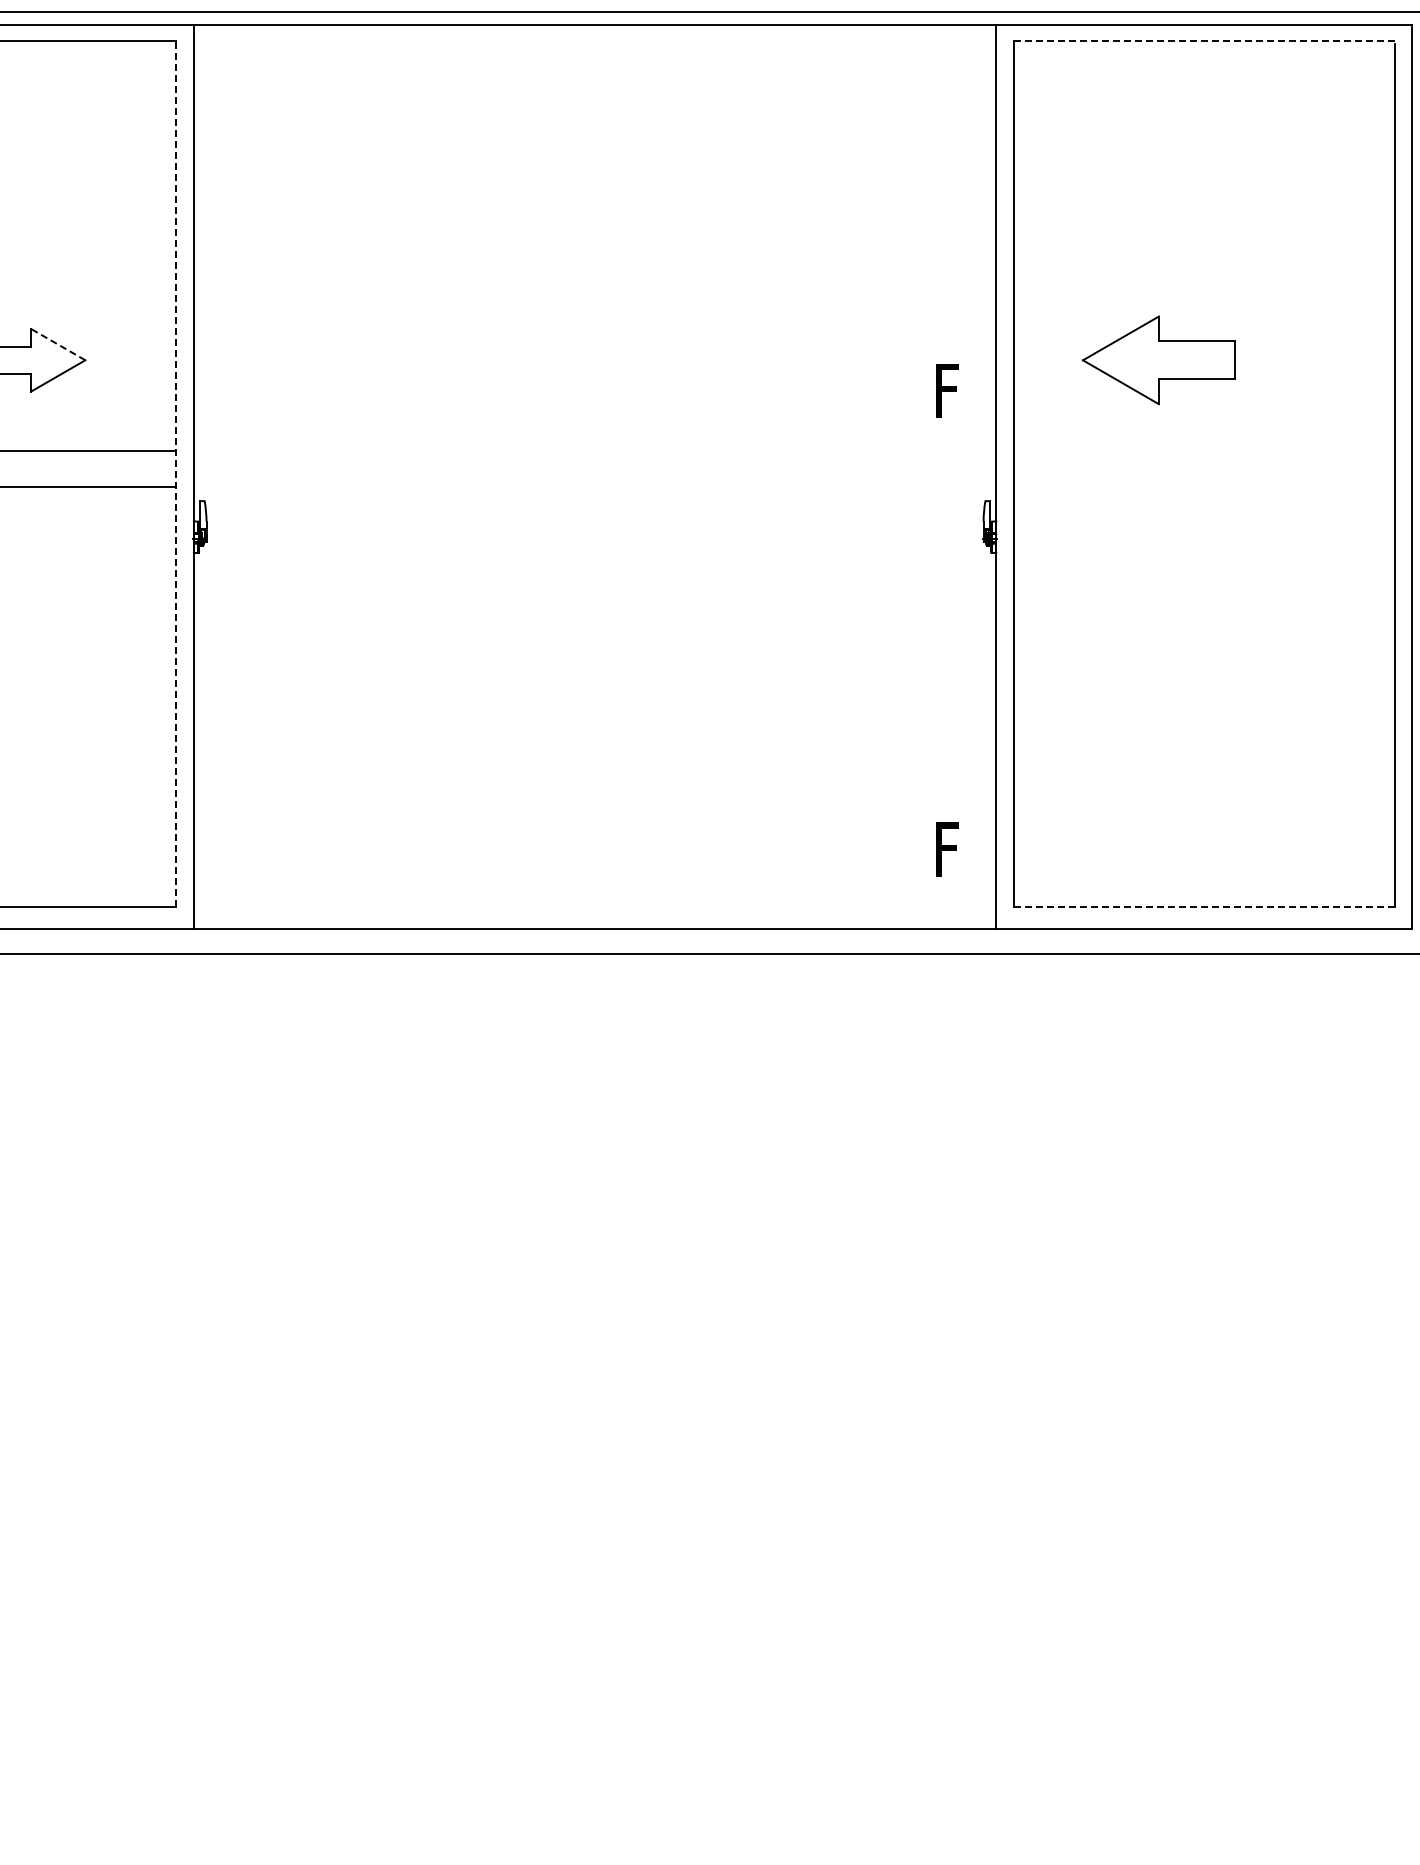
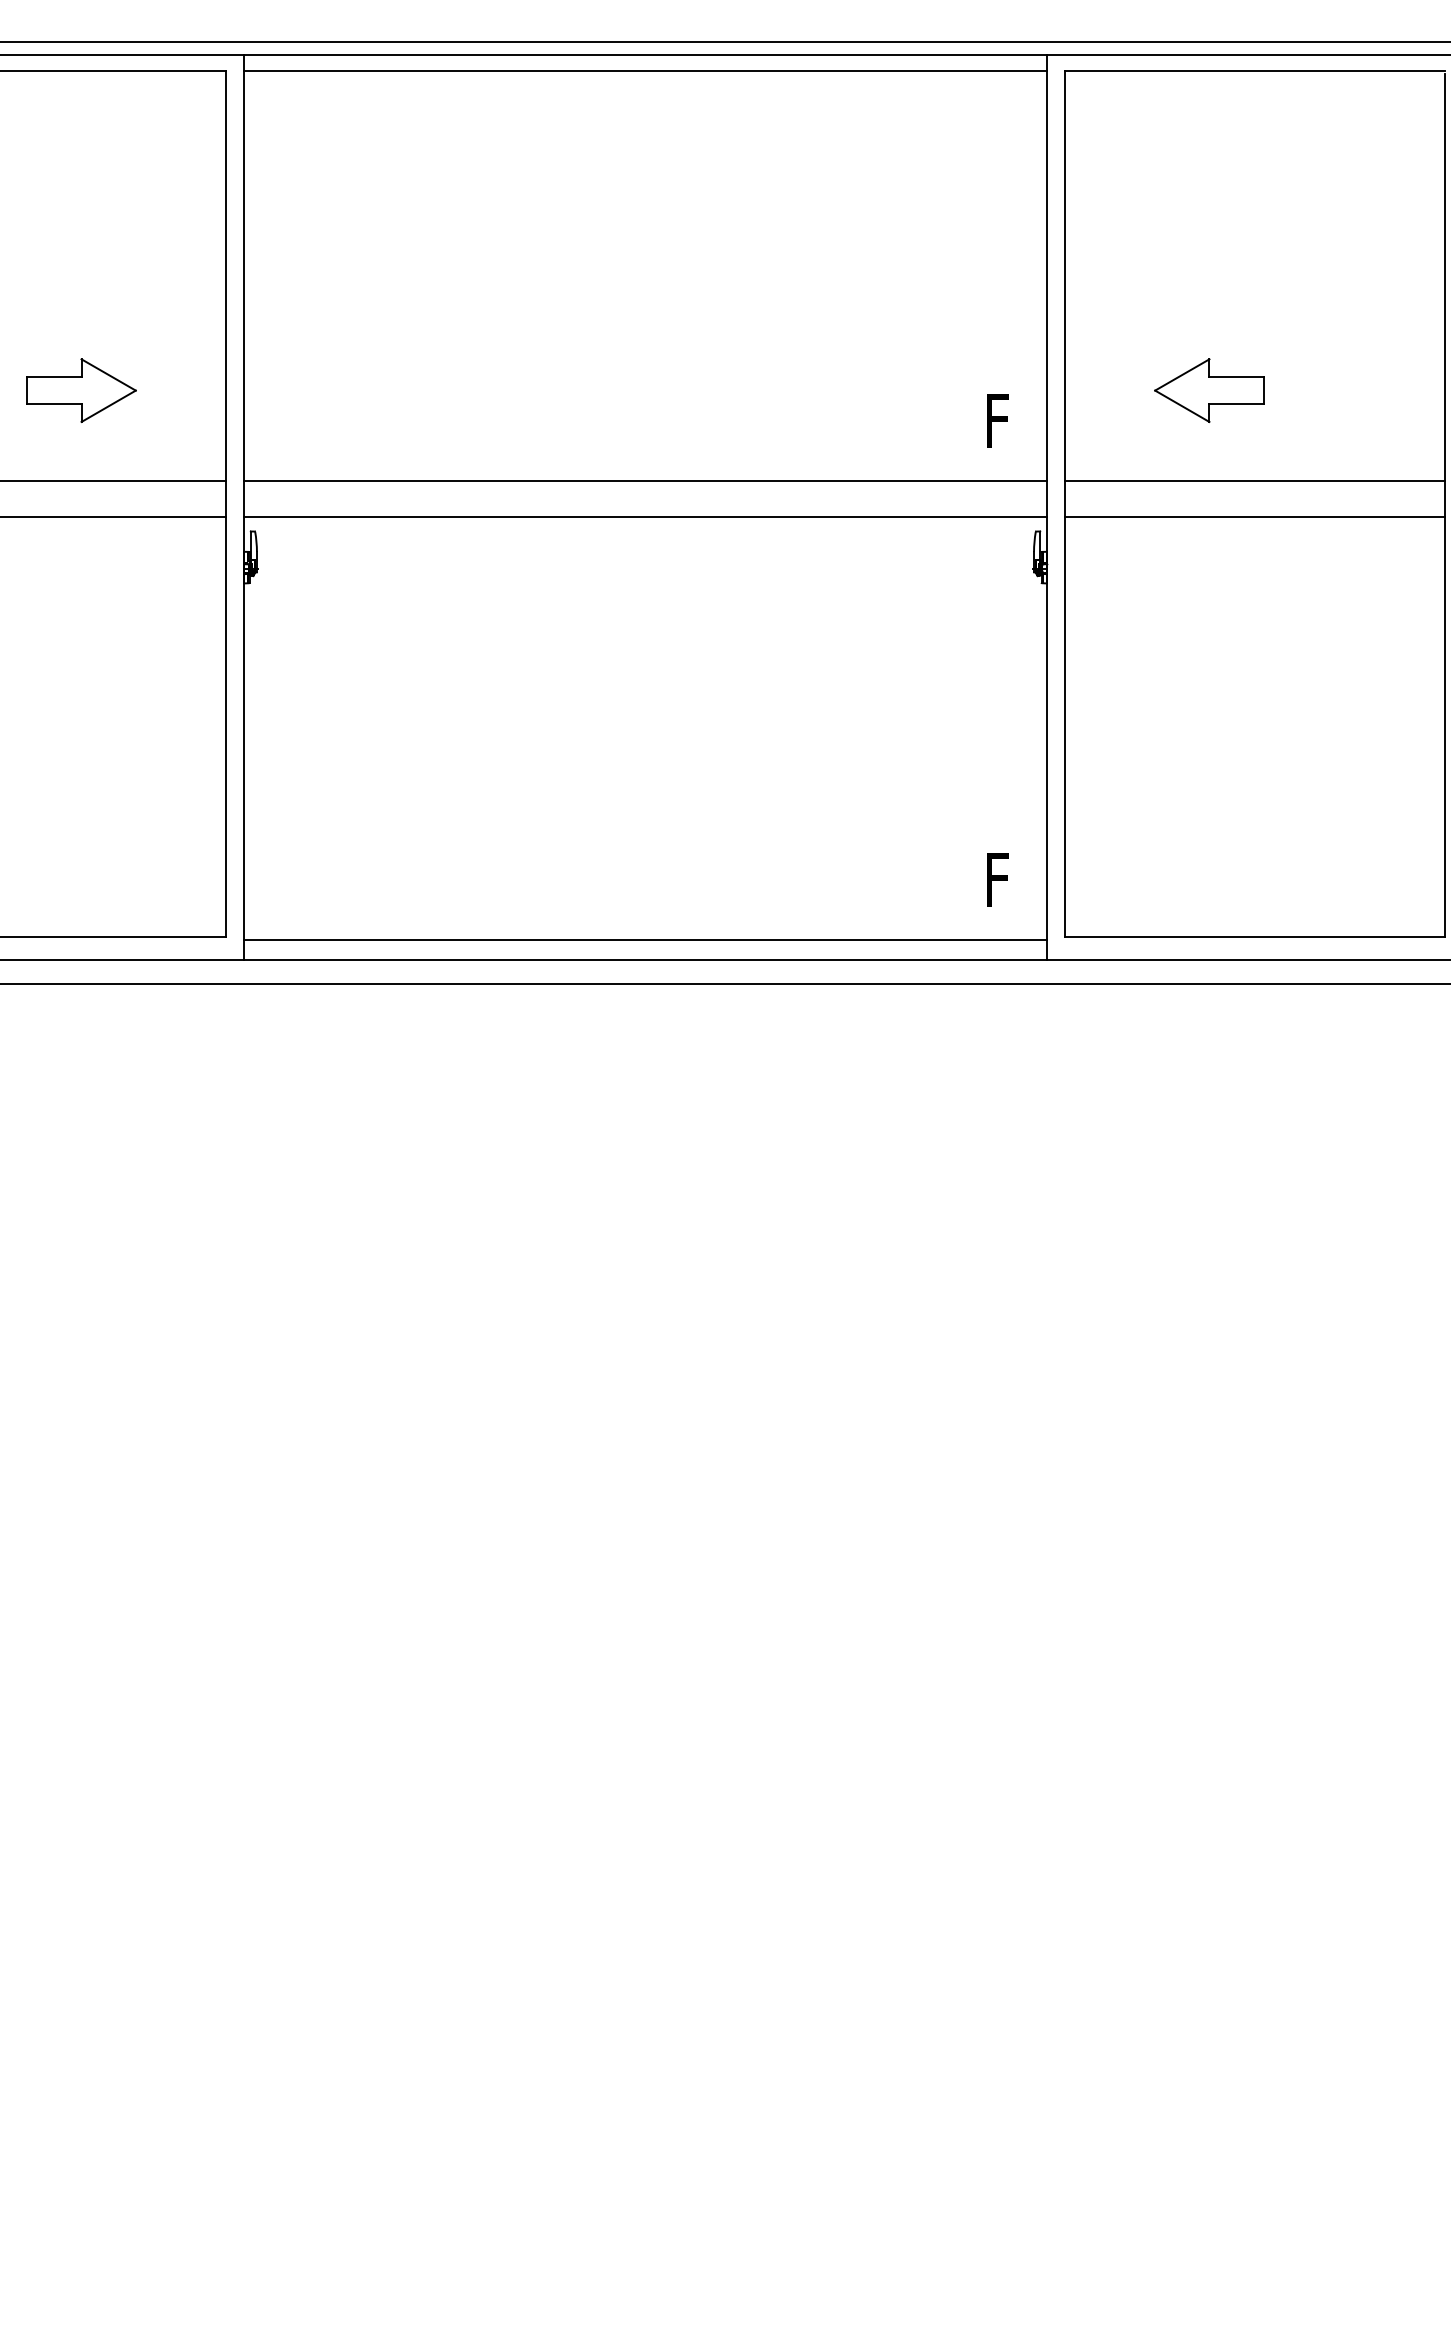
line: (595, 41) -> (645, 71), added
line: (1205, 41) -> (1255, 71), dashed -> solid
line: (58, 344) -> (108, 374), dashed -> solid
part: (1159, 360) -> (1209, 390), size x0.71
line: (595, 451) -> (645, 481), added
line: (1204, 451) -> (1254, 481), added
line: (176, 474) -> (226, 504), dashed -> solid
line: (595, 487) -> (645, 517), added
line: (1204, 487) -> (1254, 517), added
line: (1204, 906) -> (1254, 936), dashed -> solid
line: (595, 909) -> (645, 939), added

